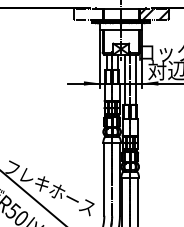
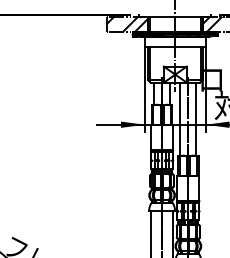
hatch: (88, 14) -> (127, 24), added

